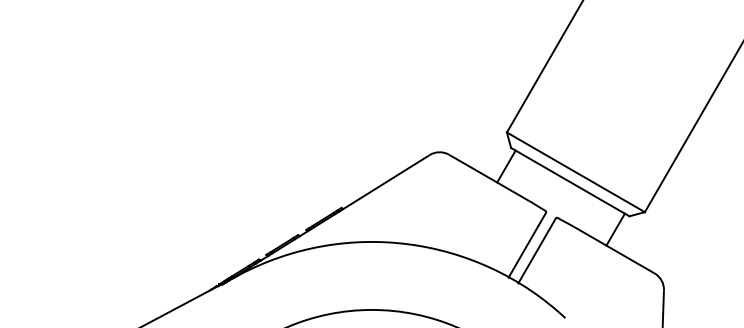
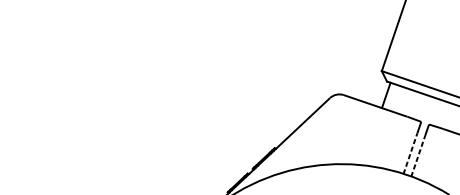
line: (523, 251) -> (410, 153), solid -> dashed
line: (533, 257) -> (418, 156), solid -> dashed

